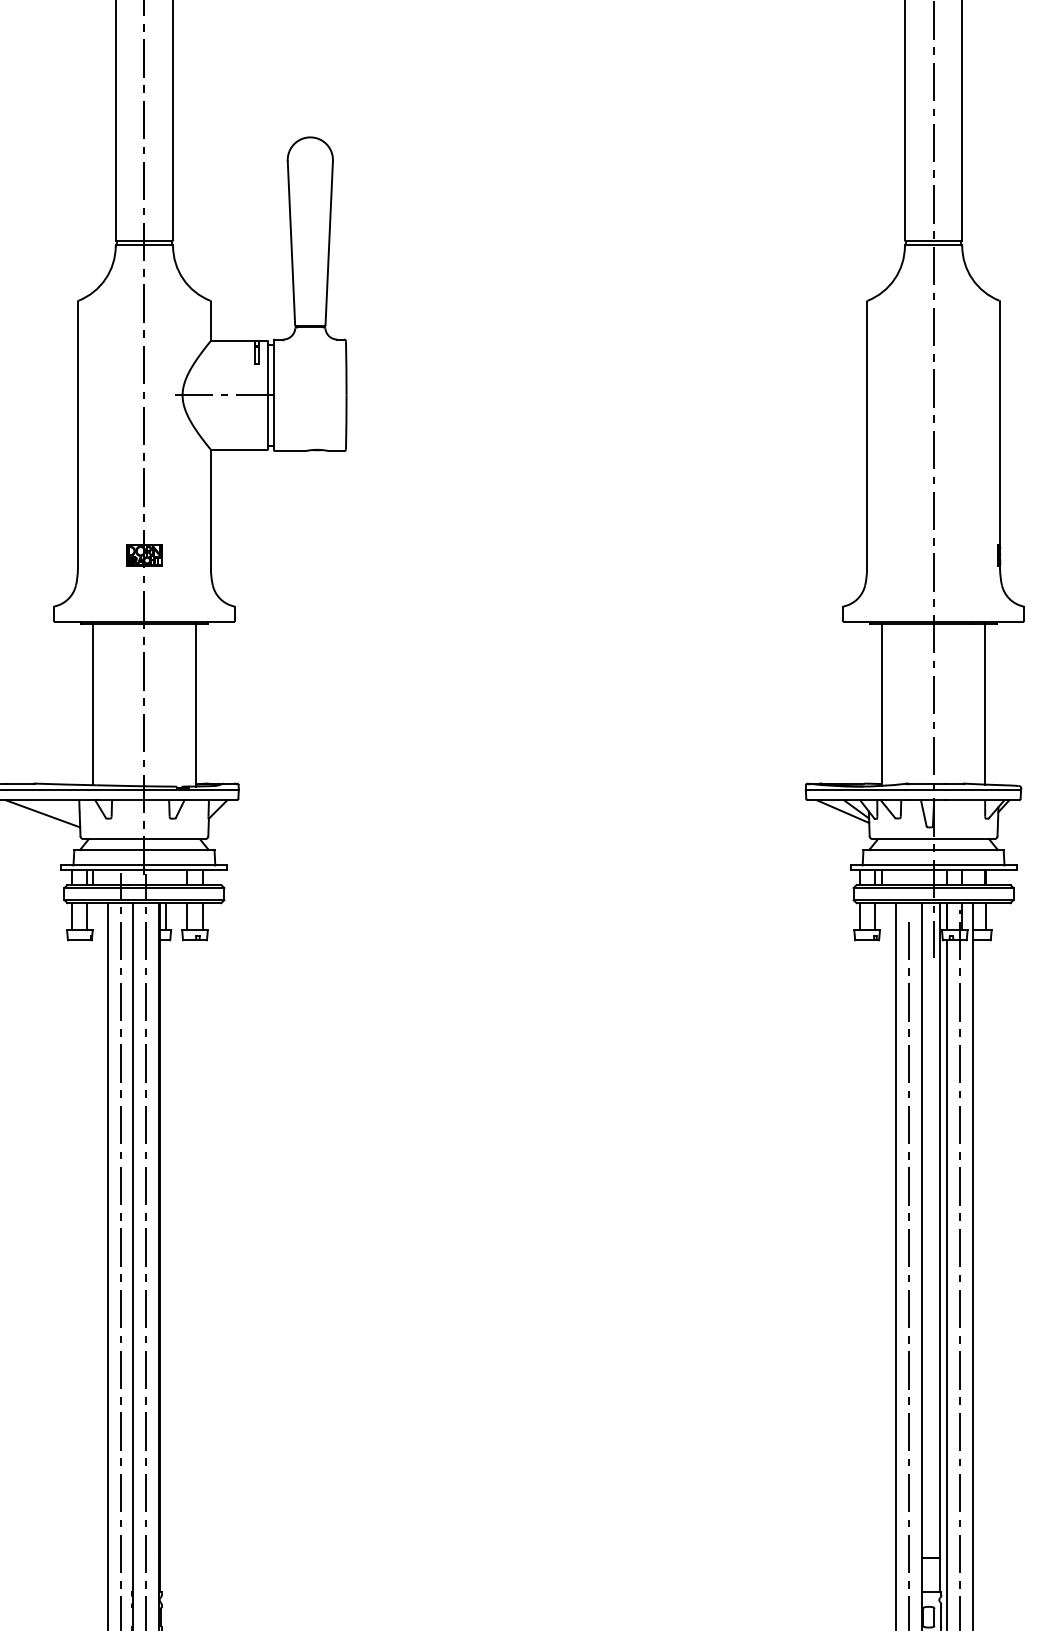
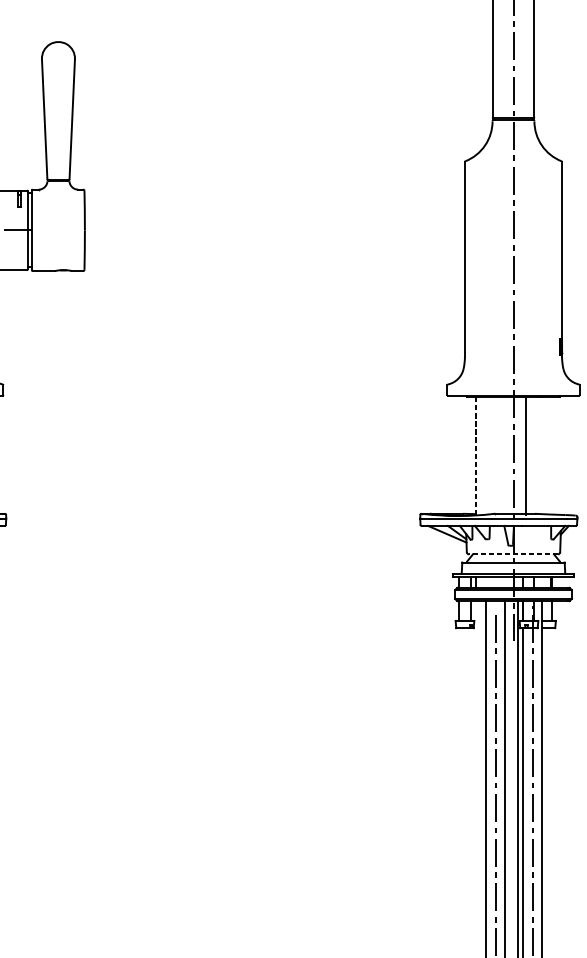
line: (882, 704) -> (476, 456), solid -> dashed
line: (984, 704) -> (525, 456), moved
line: (933, 839) -> (513, 554), solid -> dashed

